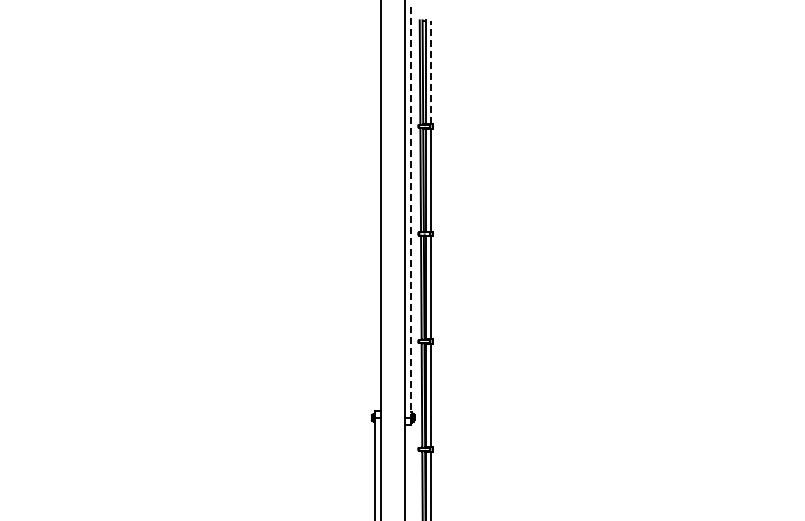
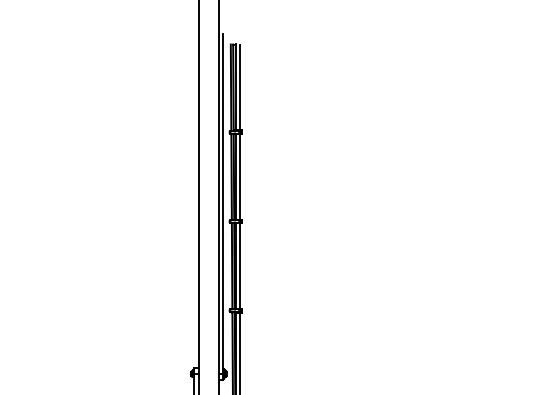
line: (430, 72) -> (239, 87), dashed -> solid
line: (410, 213) -> (223, 204), dashed -> solid

